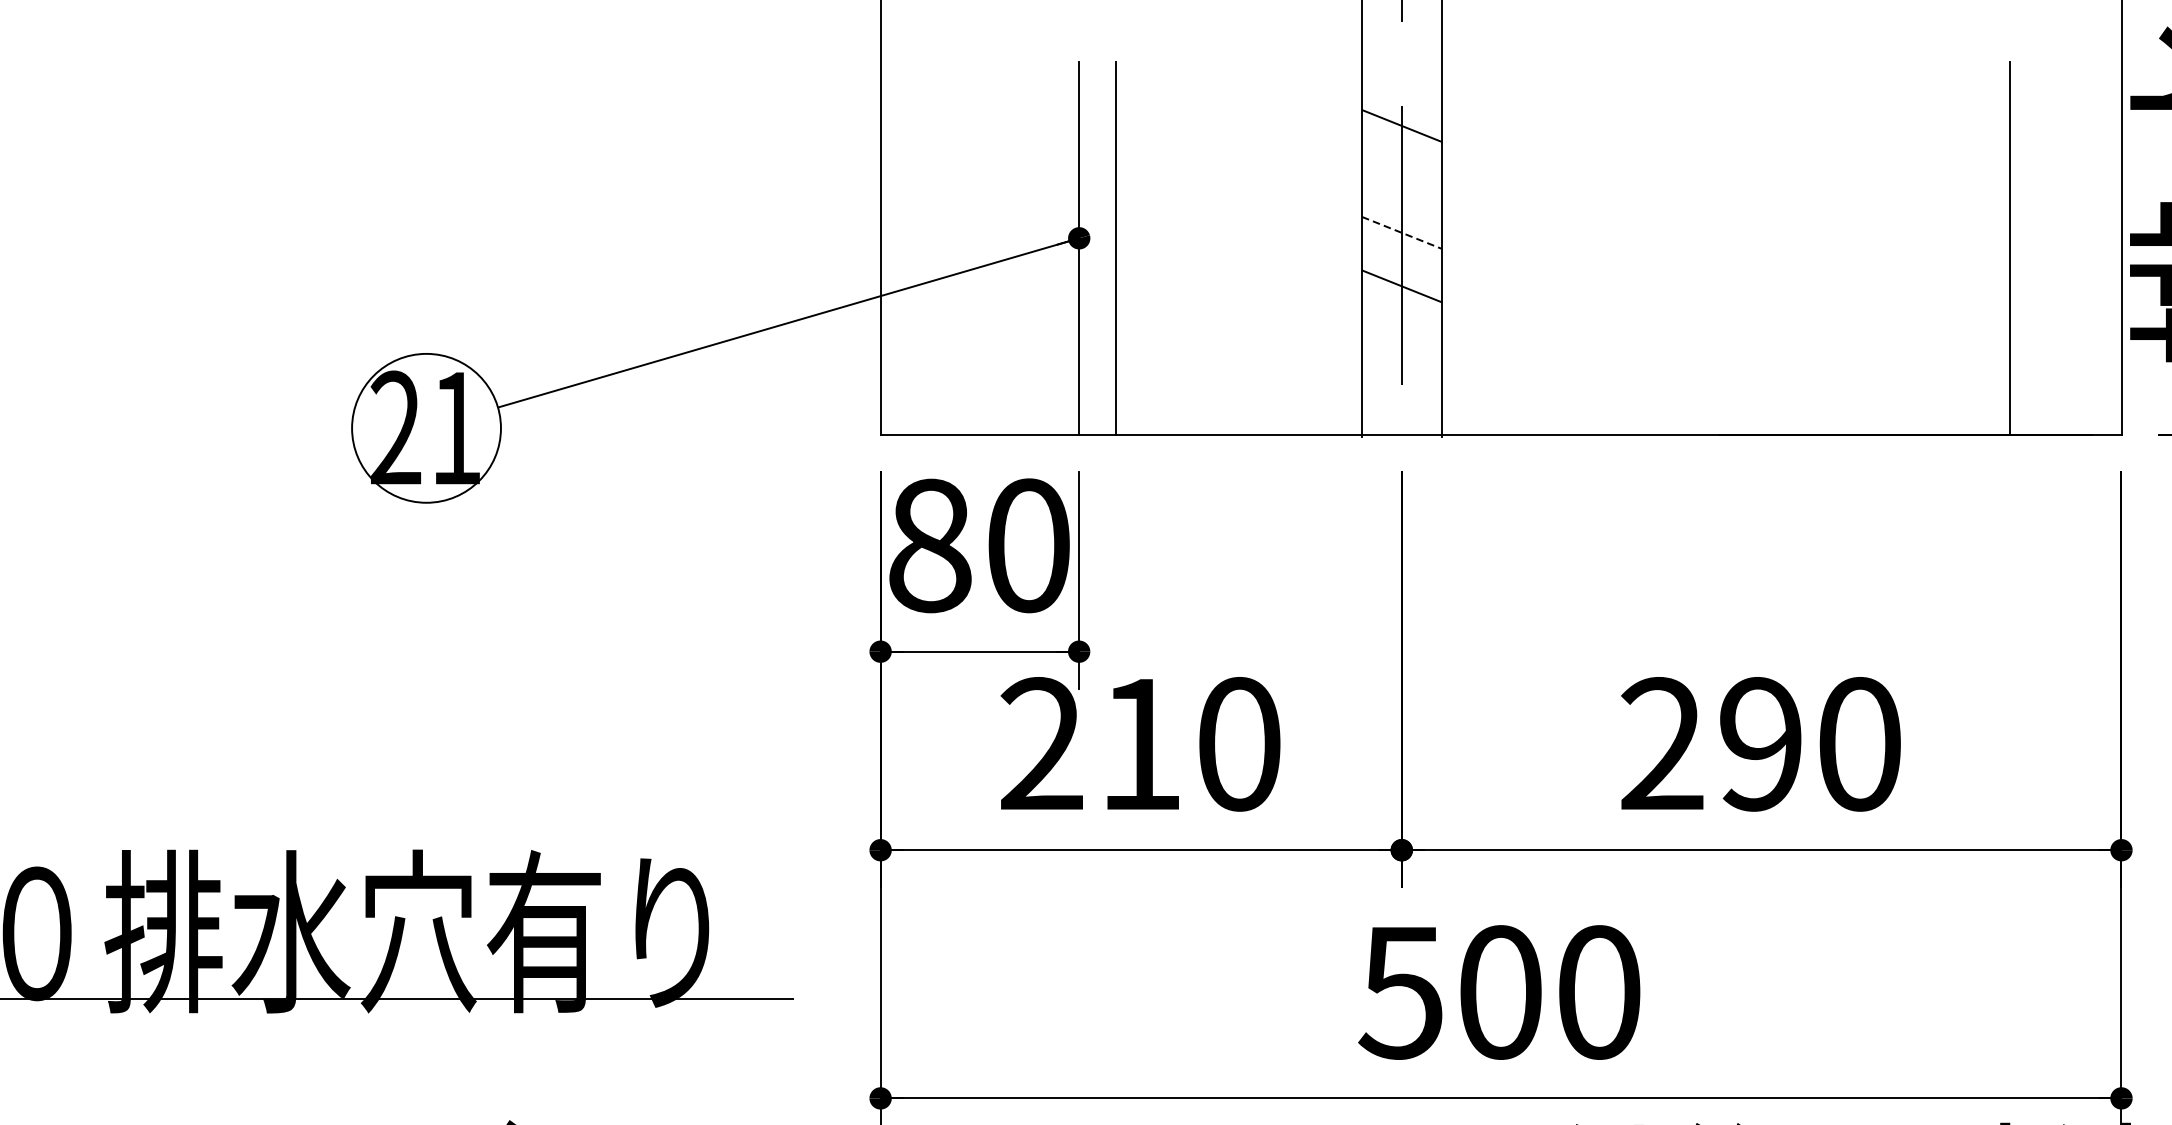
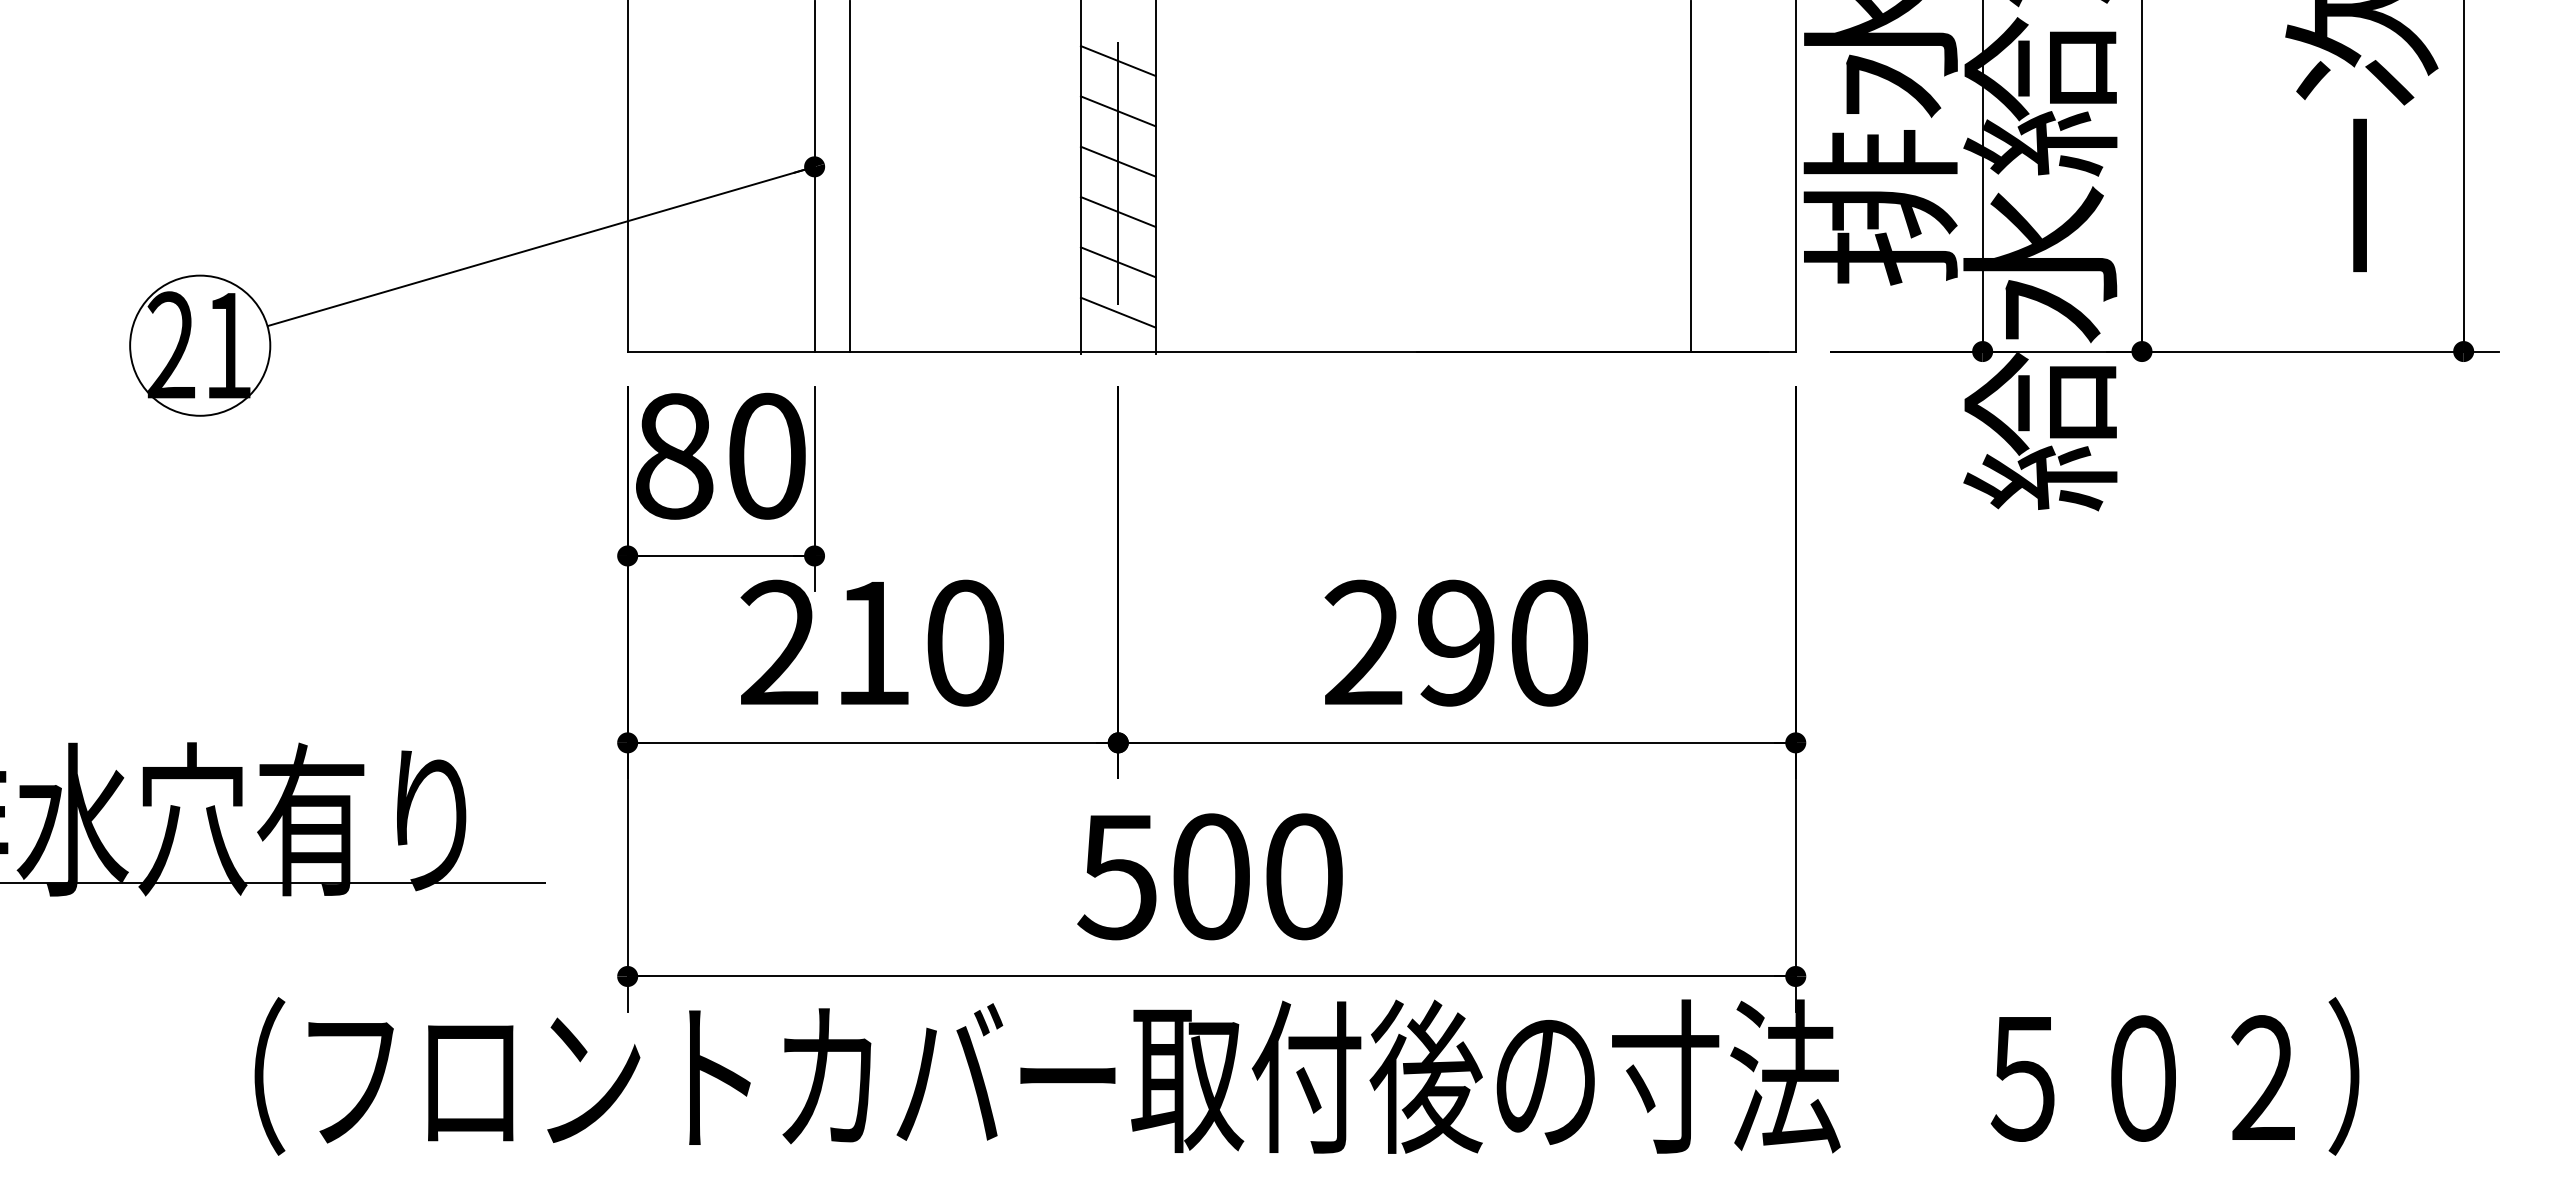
line: (1400, 179) -> (1117, 111), added
line: (1402, 232) -> (1118, 161), dashed -> solid
line: (1400, 339) -> (1117, 262), added
line: (1400, 393) -> (1117, 312), added

